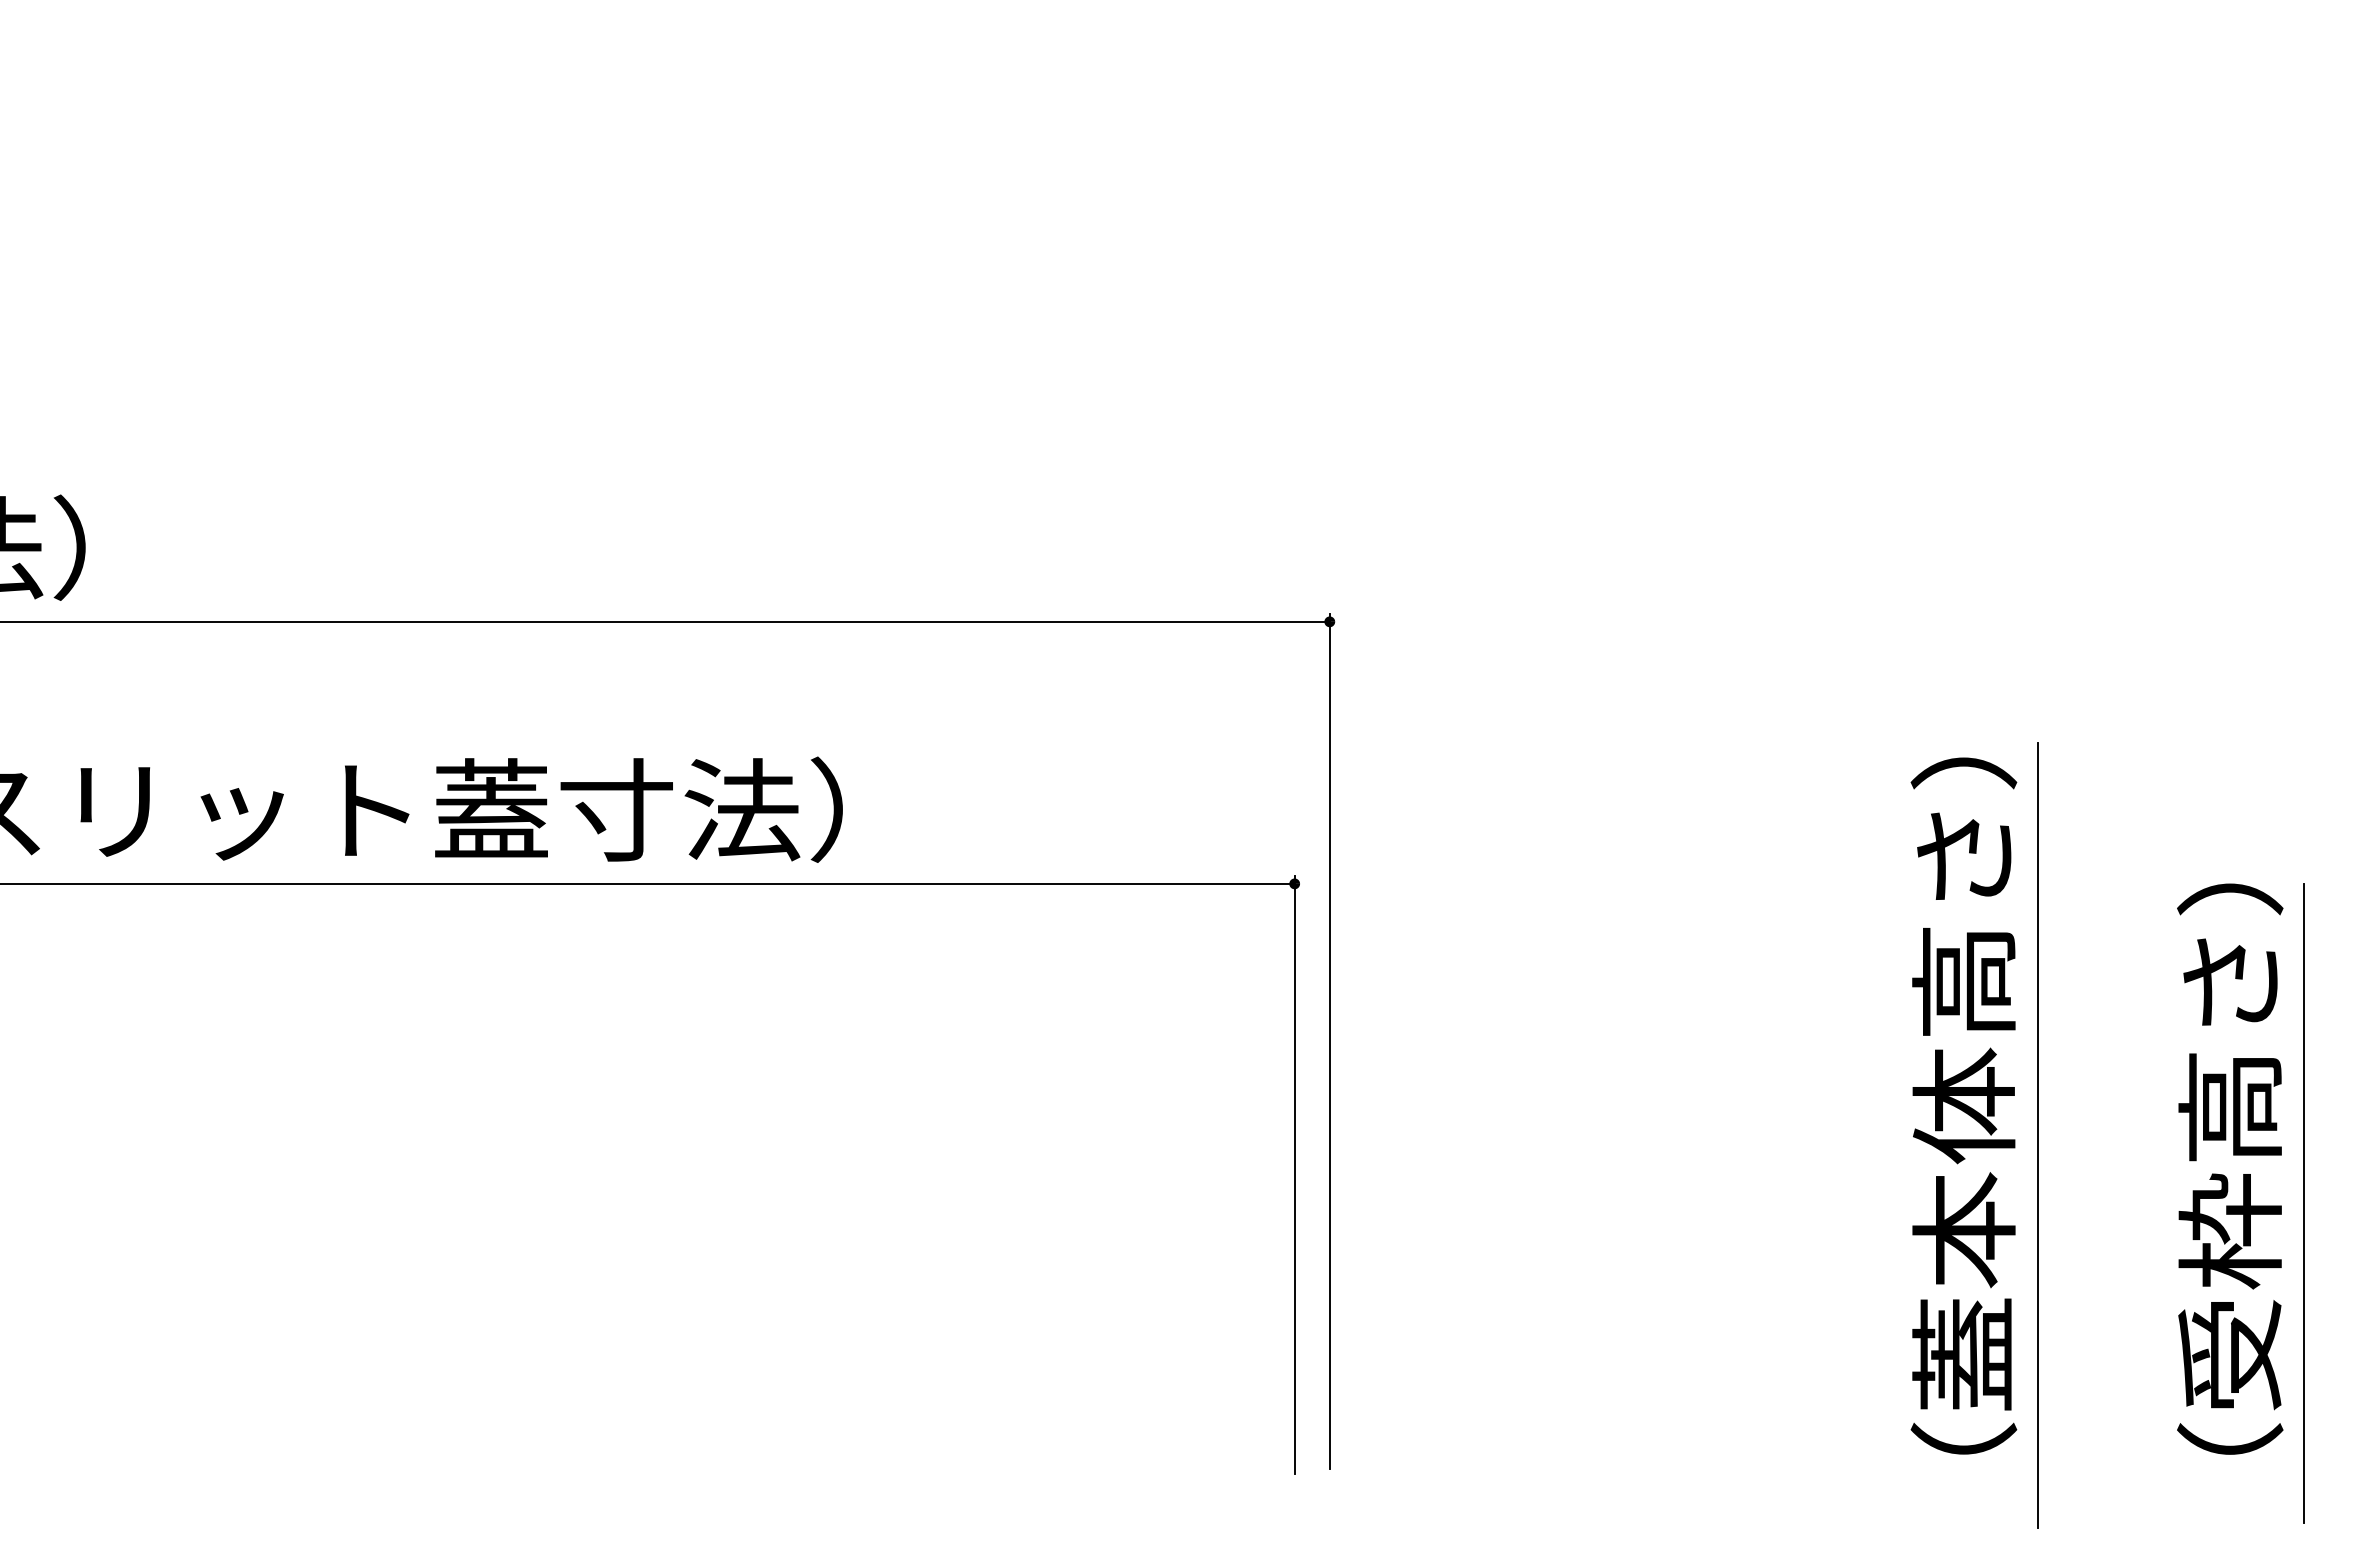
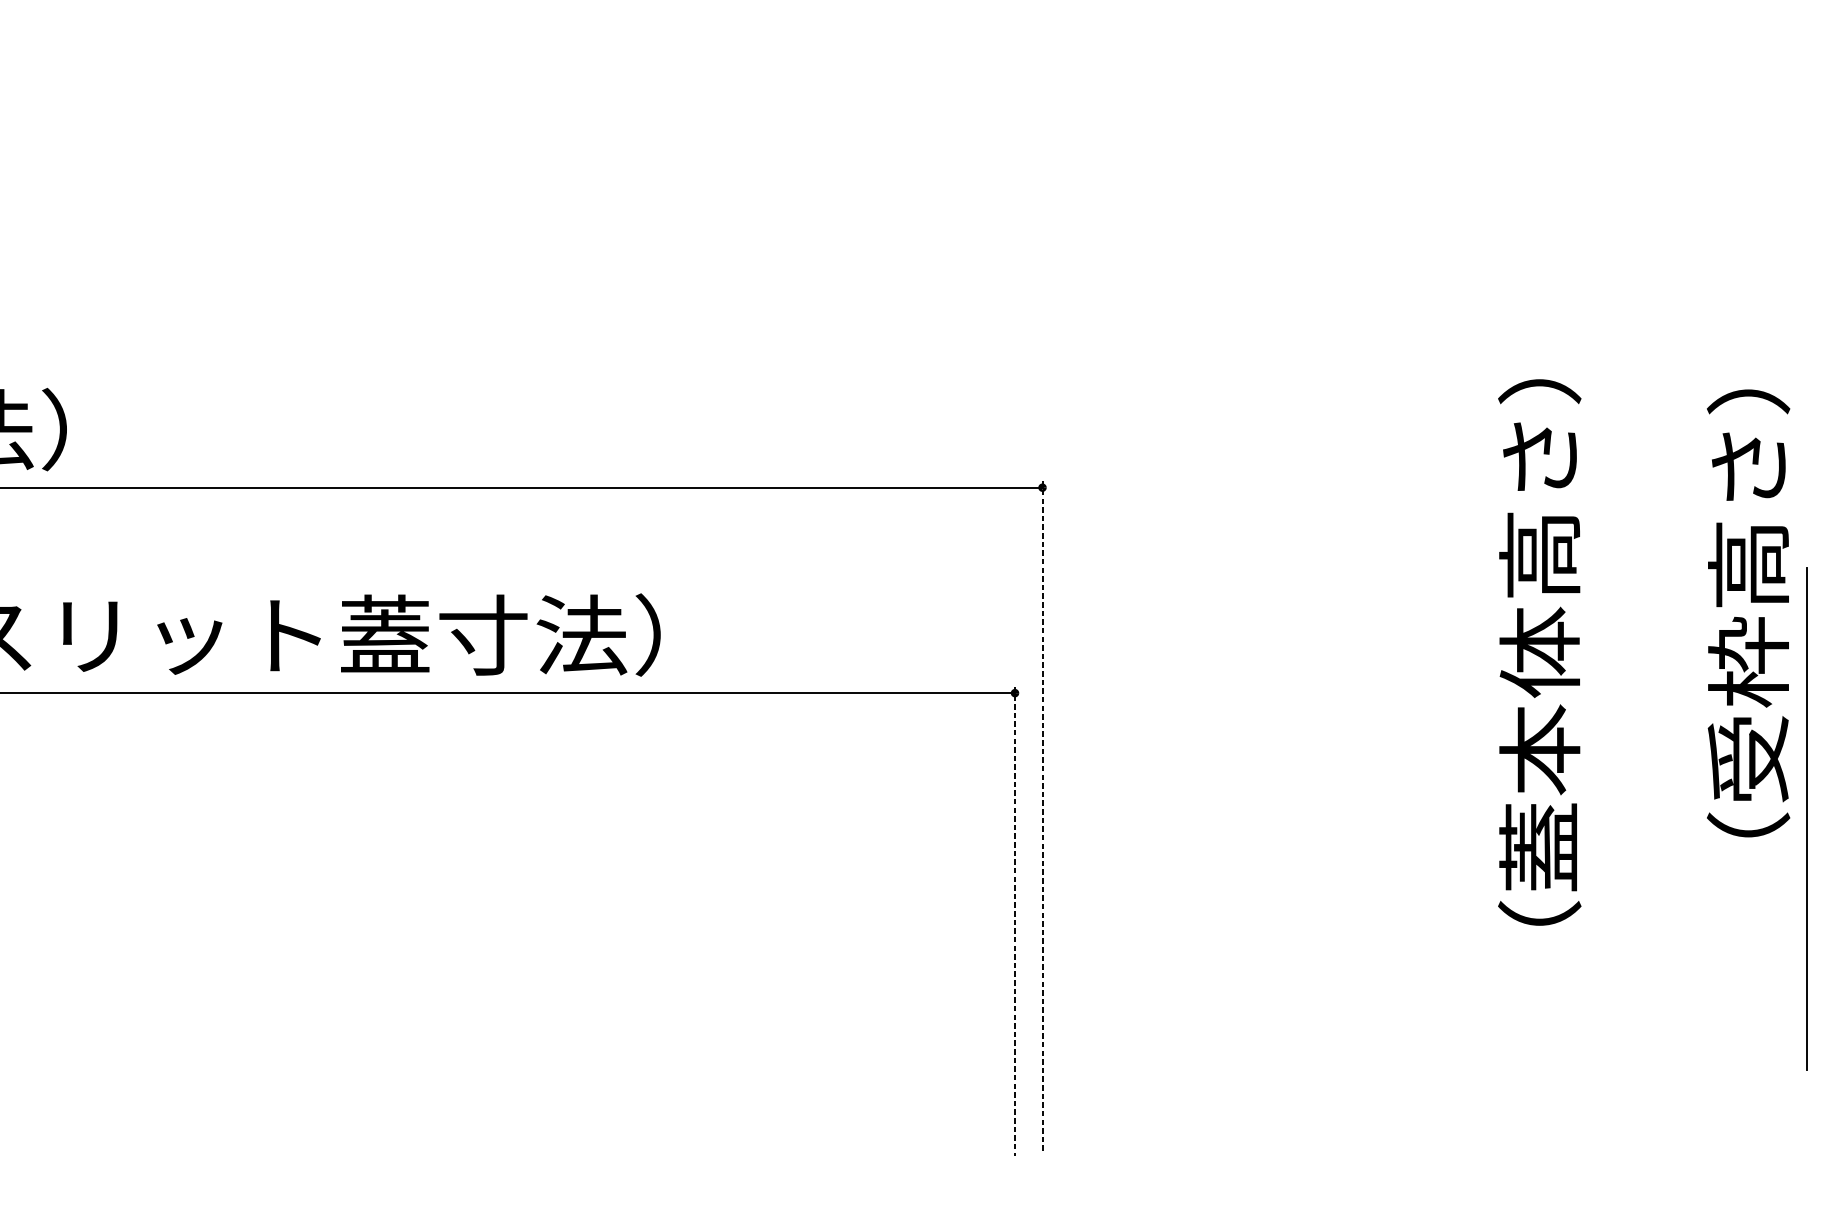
line: (1329, 1041) -> (1042, 816), solid -> dashed
text: (1963, 1105) -> (1539, 652), moved
line: (2038, 1135) -> (1598, 890), removed
text: (2230, 1168) -> (1748, 612), moved
line: (1294, 1174) -> (1014, 921), solid -> dashed
line: (2303, 1203) -> (1806, 819), moved

